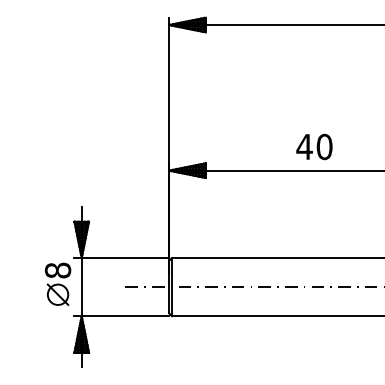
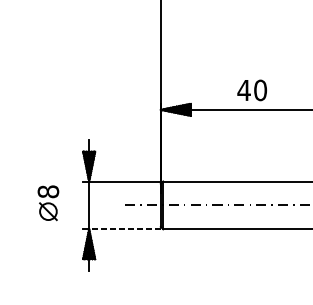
text: (314, 146) -> (252, 90), moved
part: (58, 283) -> (48, 202), moved
line: (125, 316) -> (125, 229), solid -> dashed

